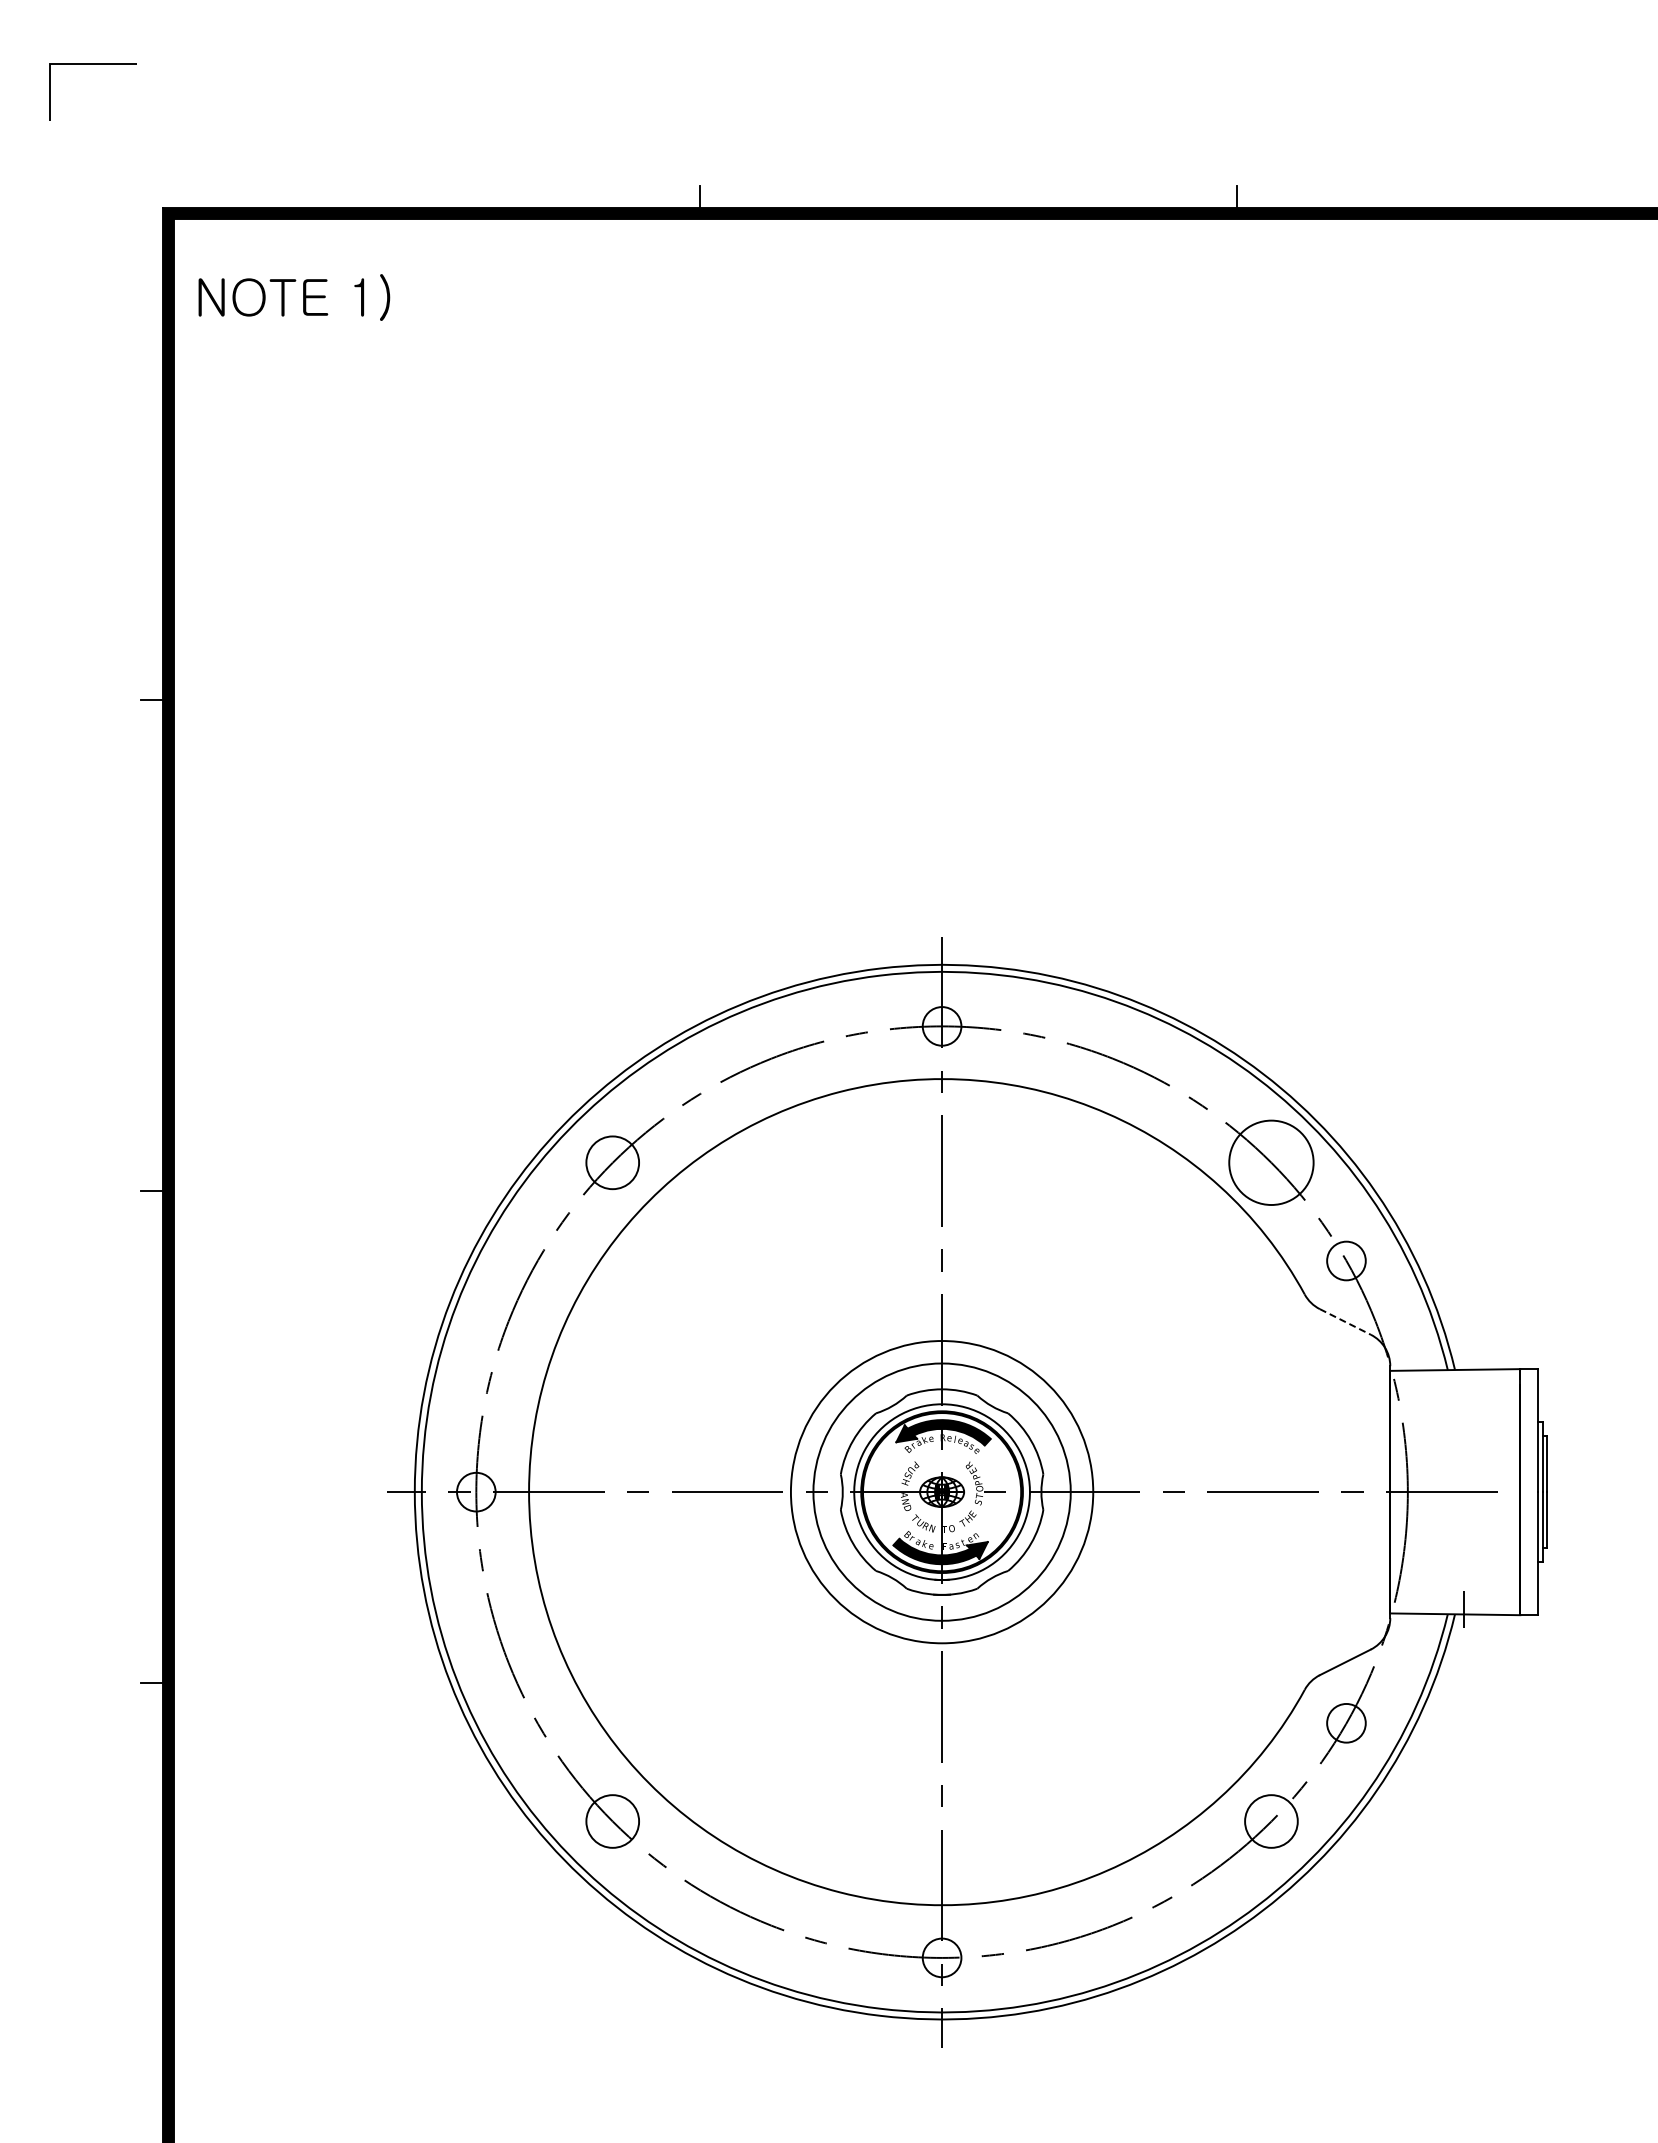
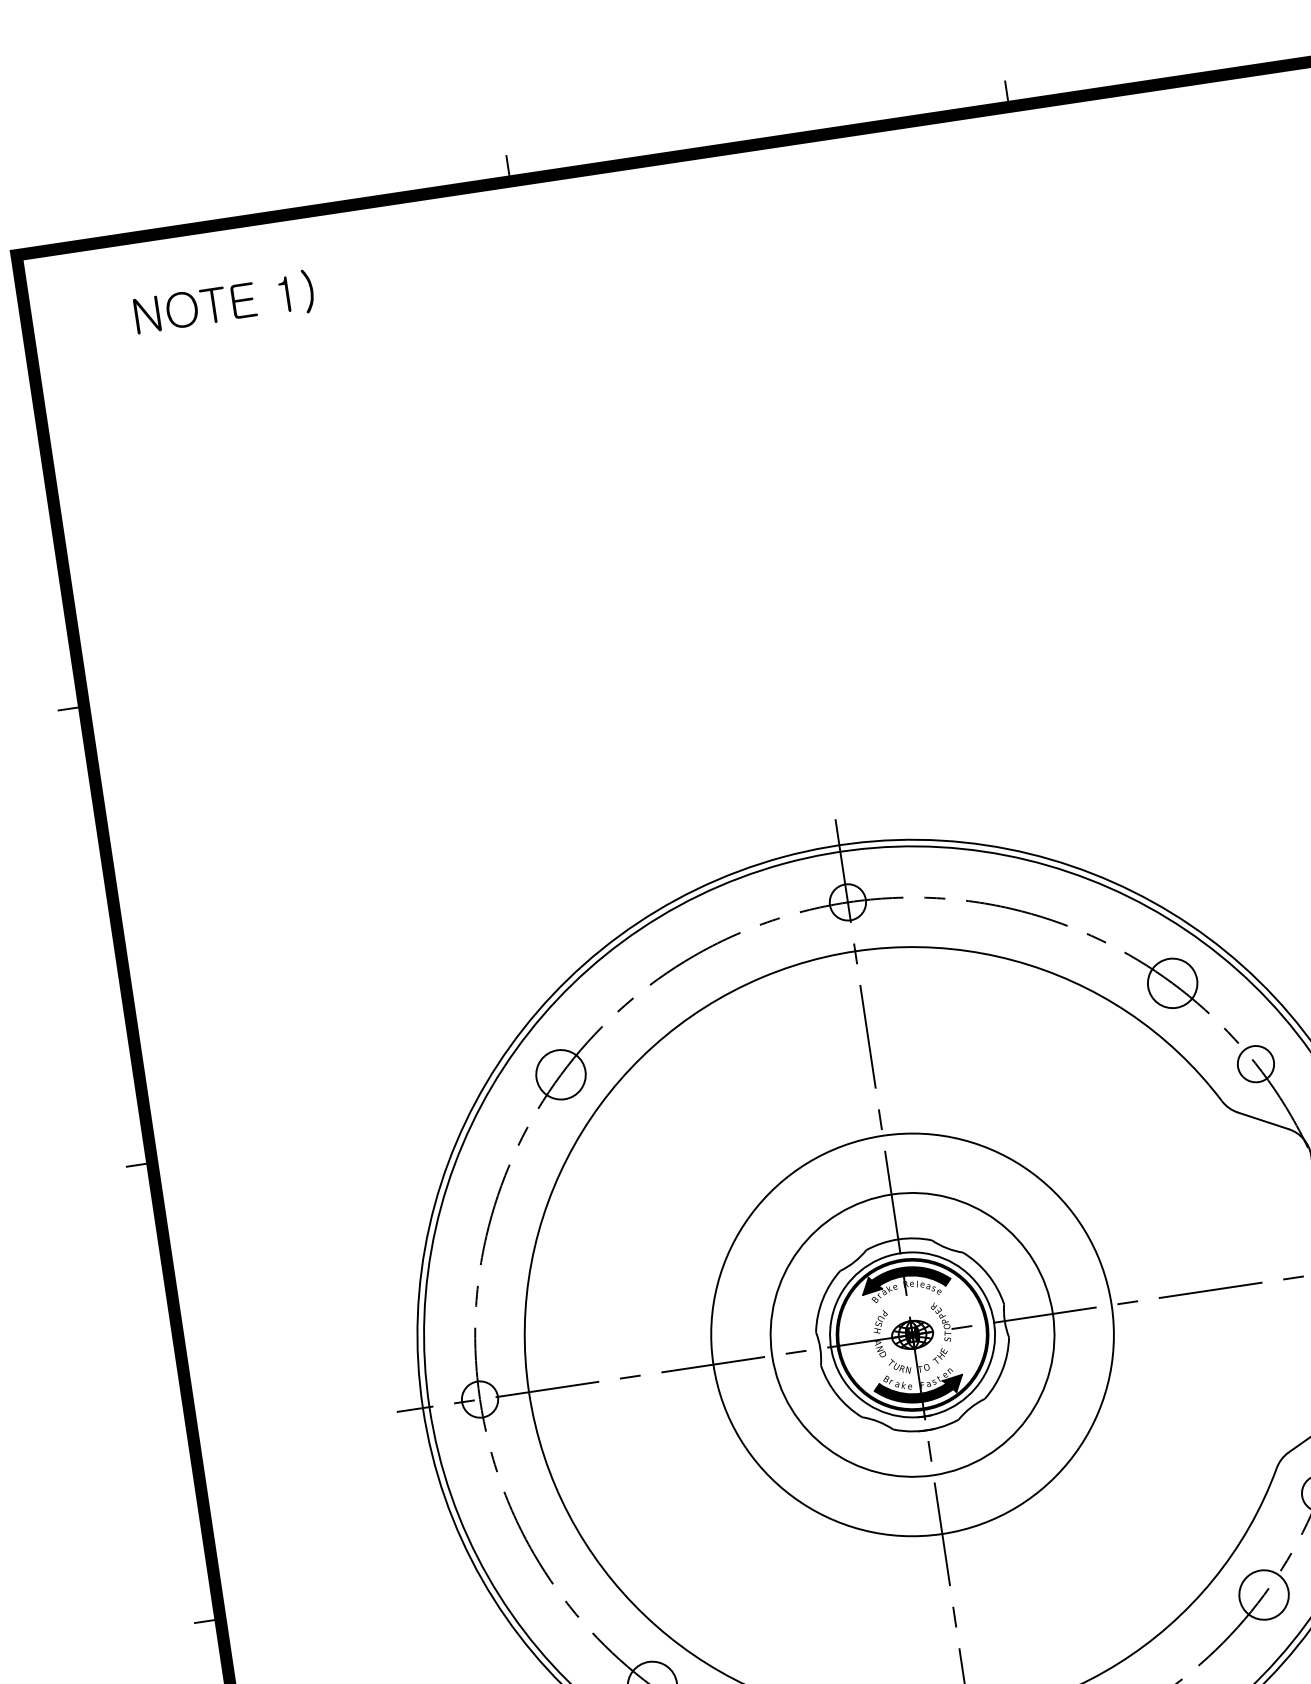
text: (294, 297) -> (224, 303), moved
circle: (1271, 1162) -> (1172, 983), size x0.62
line: (1345, 1321) -> (1263, 1120), dashed -> solid
circle: (941, 1491) -> (911, 1334), size x1.67

